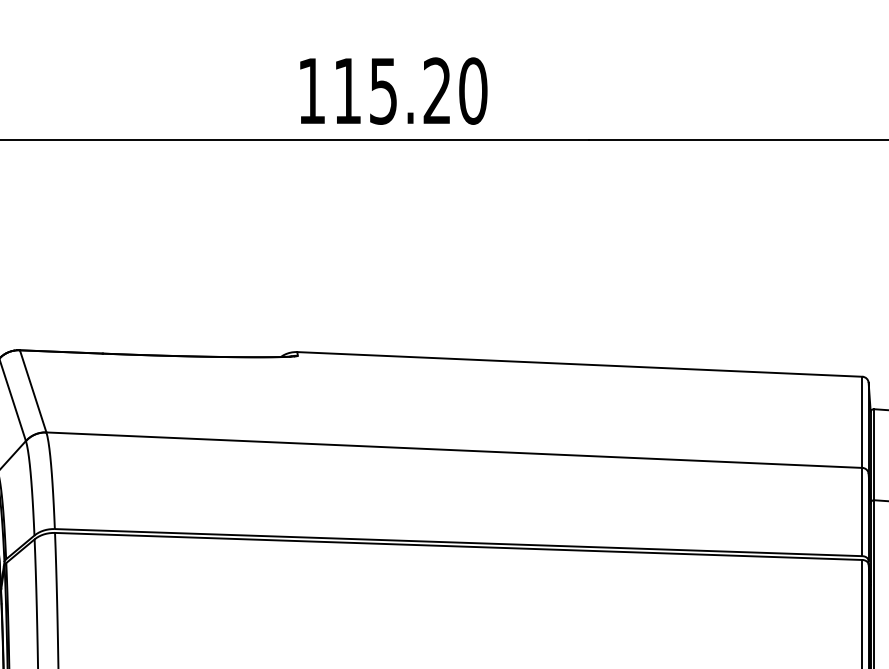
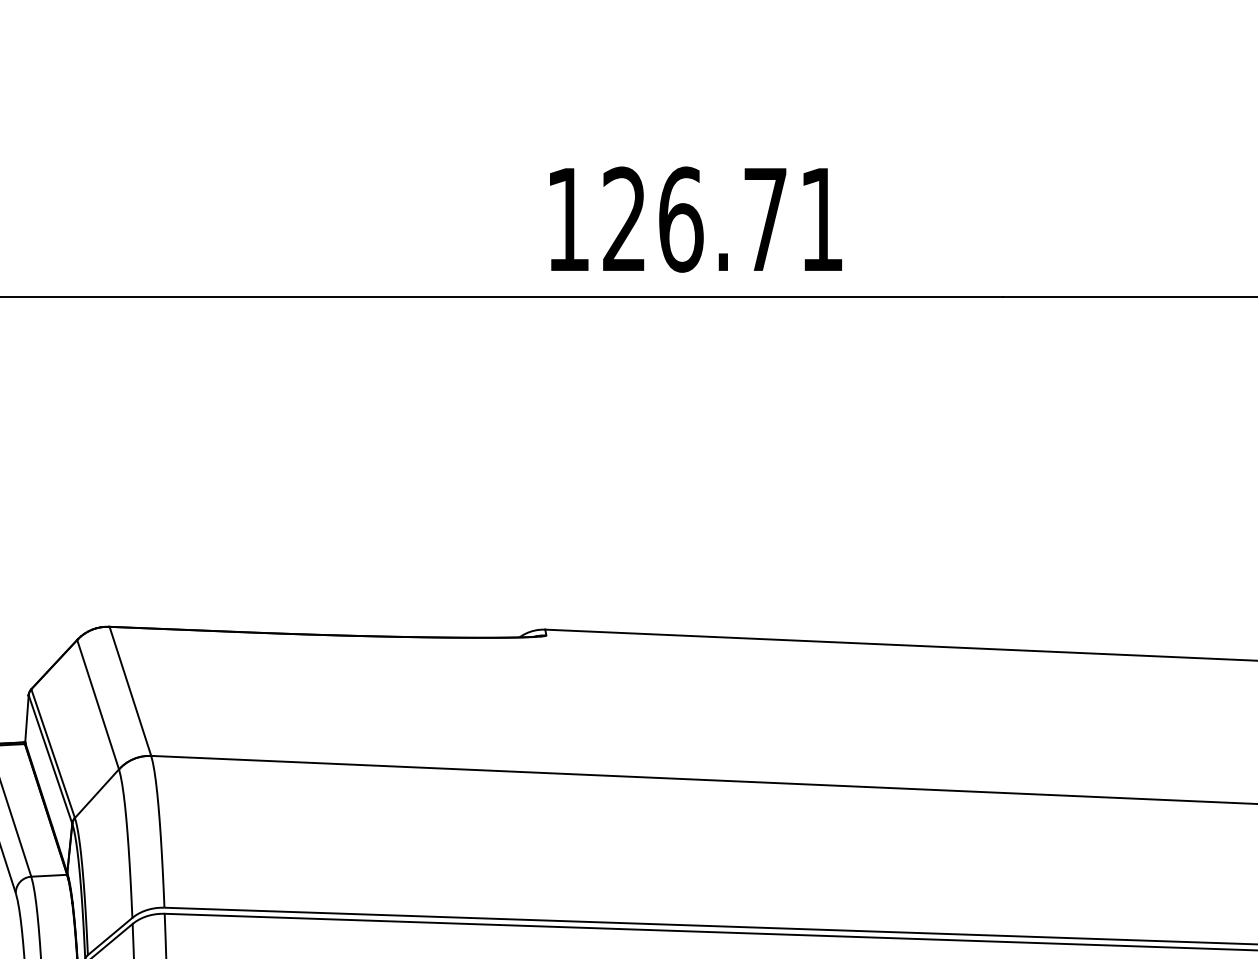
text: (410, 90) -> (723, 218), 115.20 -> 126.71

